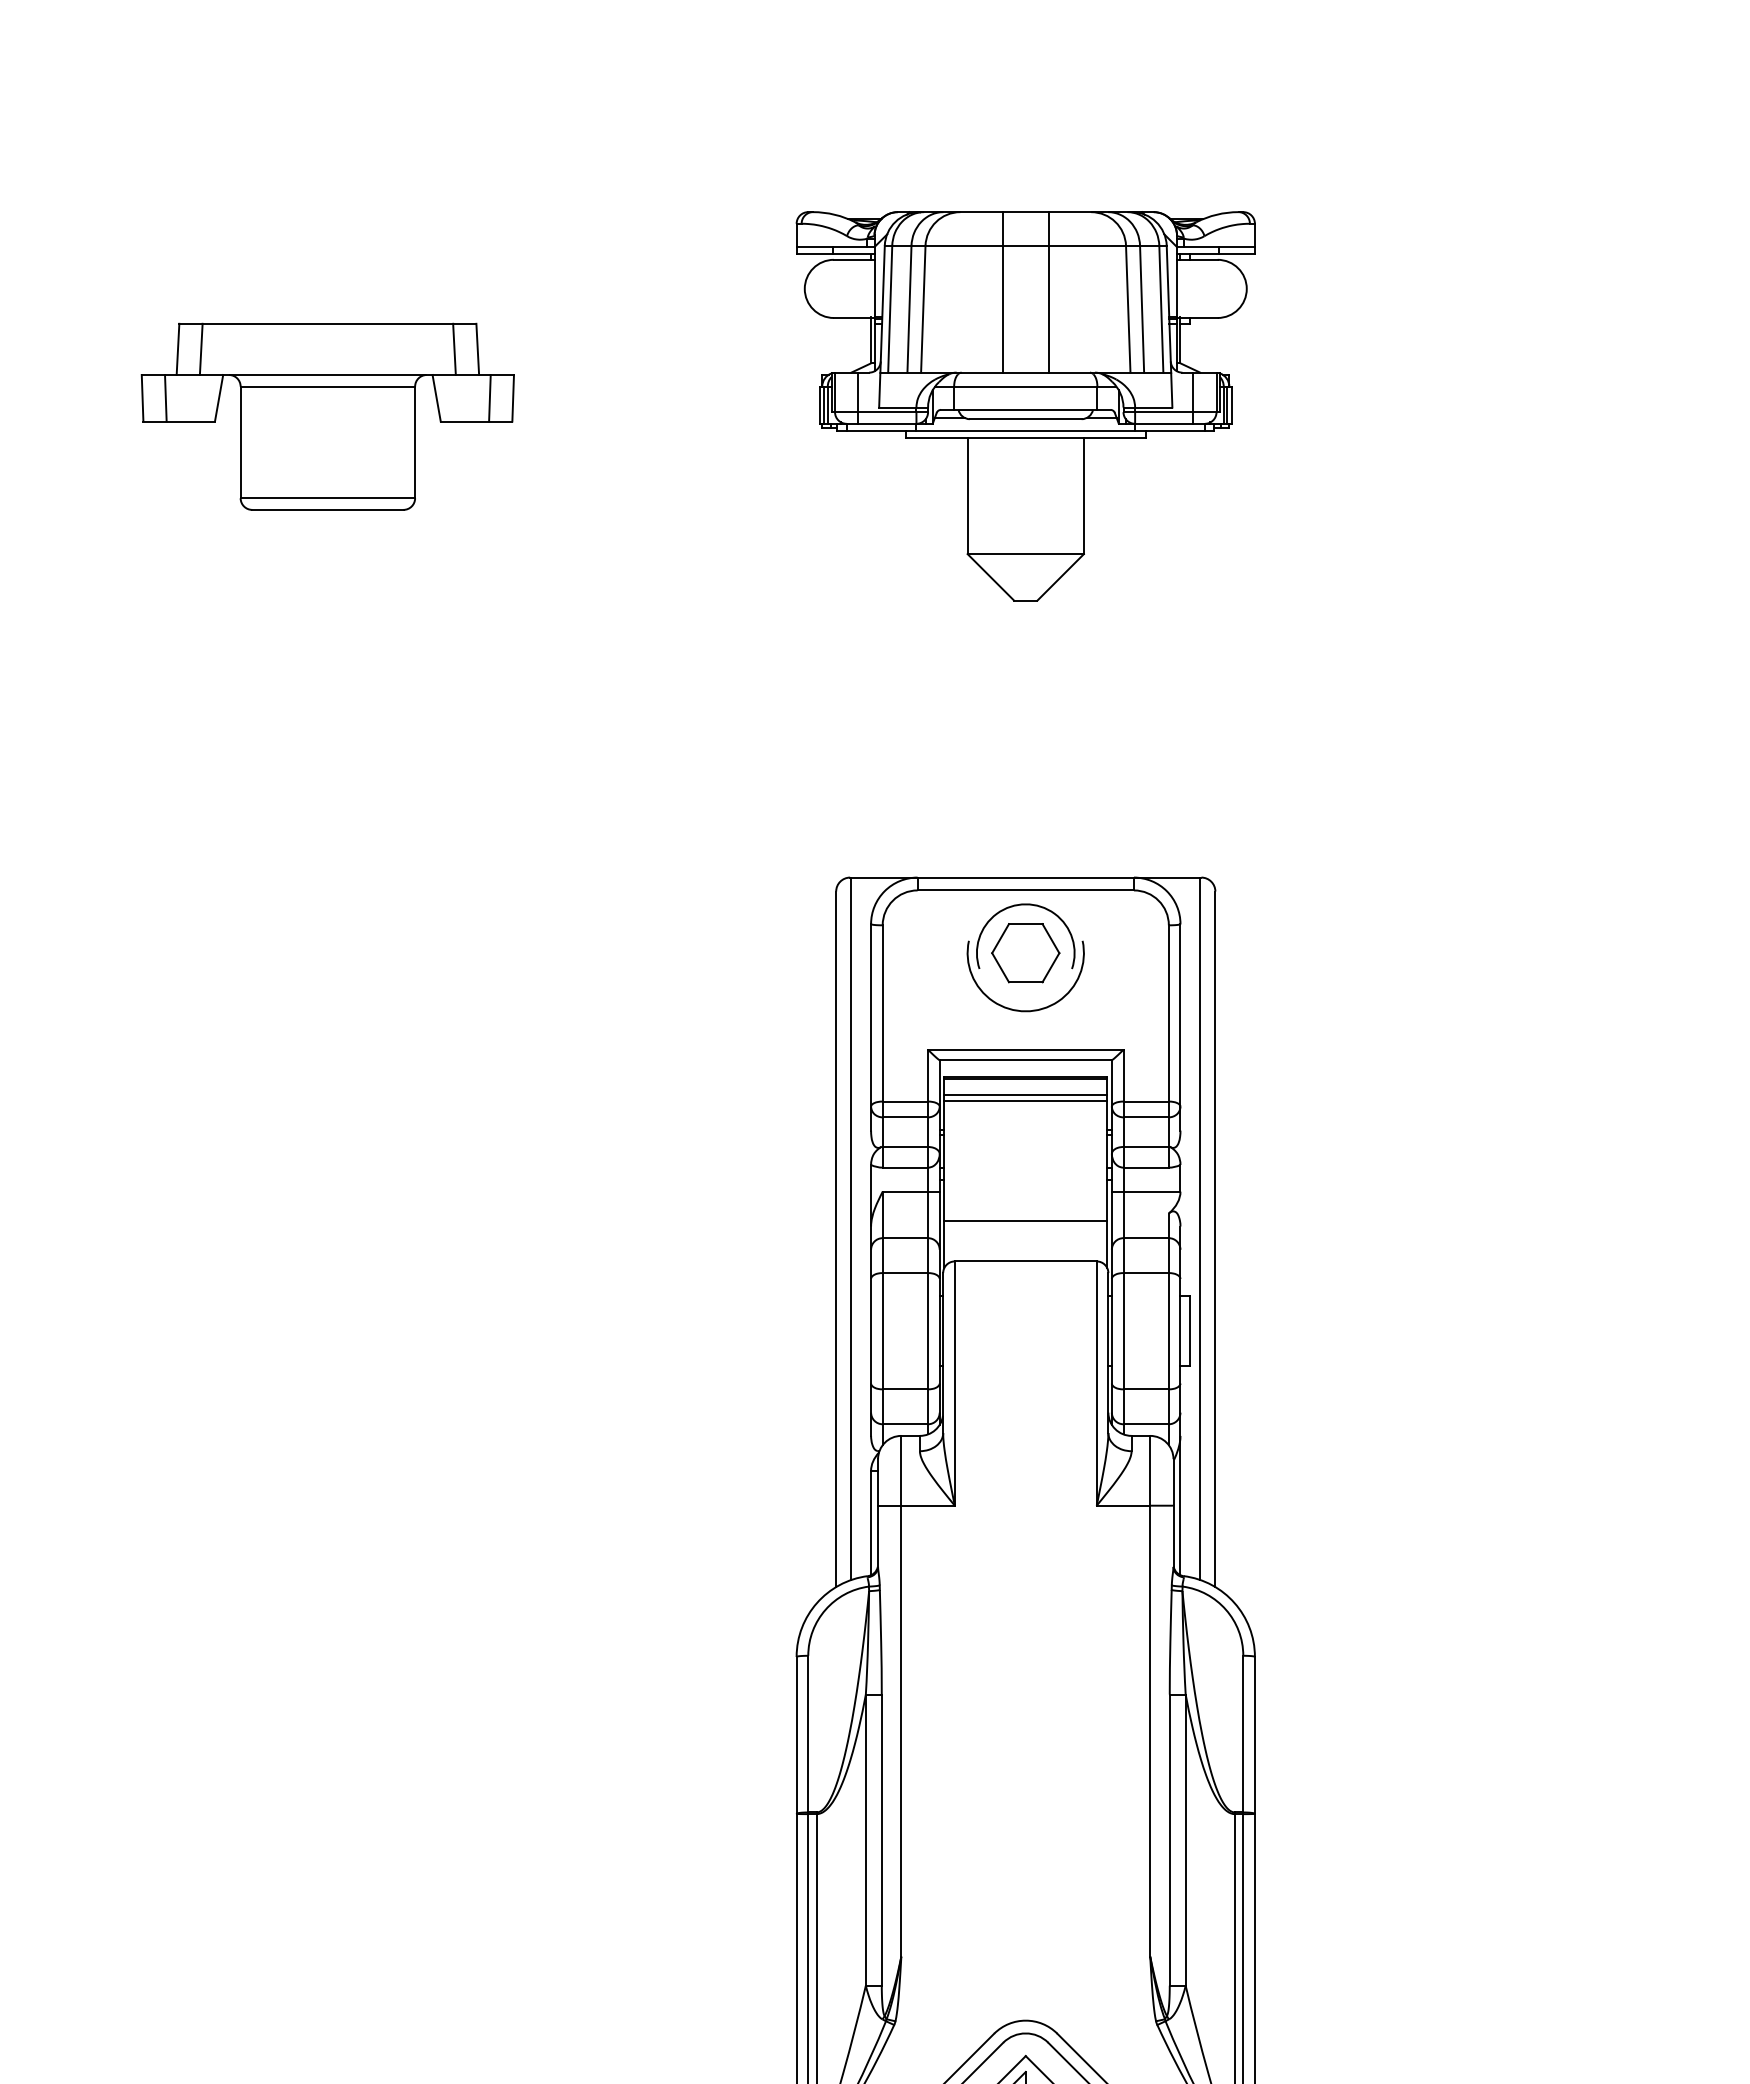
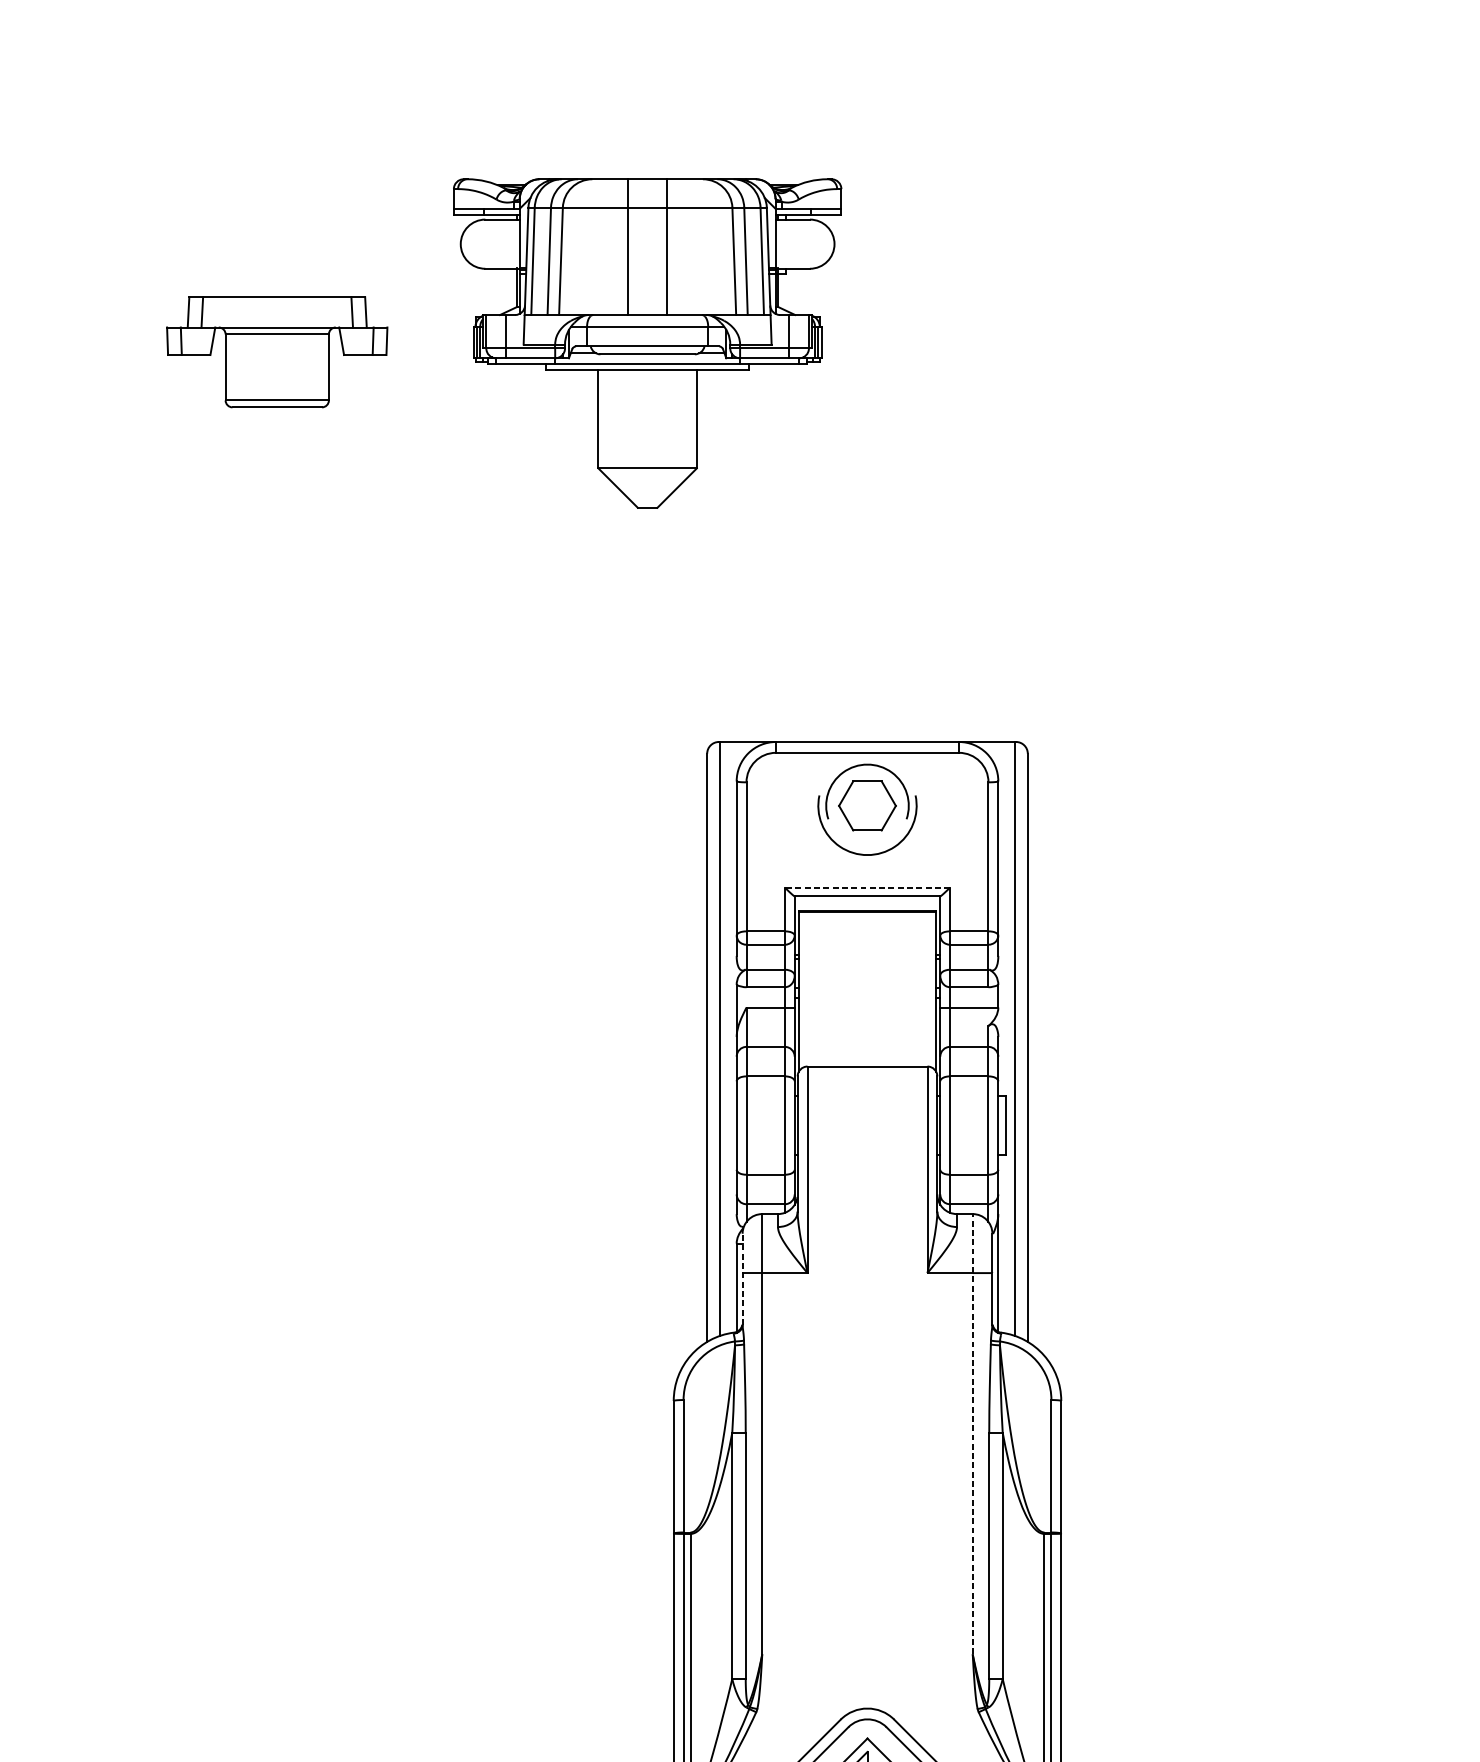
part: (1025, 406) -> (647, 343), moved
part: (327, 416) -> (277, 352), size x0.7
line: (1025, 1049) -> (867, 887), solid -> dashed
line: (1025, 1095) -> (867, 926), removed
line: (1025, 1101) -> (867, 931), removed
line: (1025, 1221) -> (867, 1032), removed
line: (878, 1513) -> (742, 1279), solid -> dashed
line: (1150, 1695) -> (972, 1433), solid -> dashed

